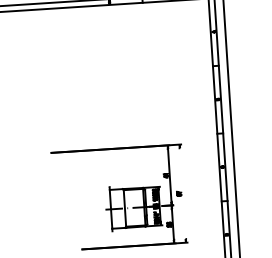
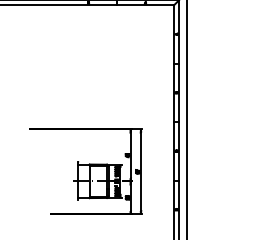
line: (182, 193) -> (140, 171), added

